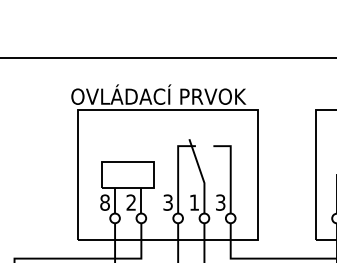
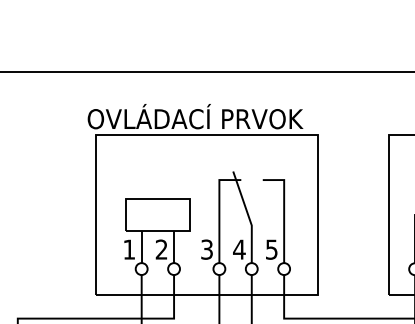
text: (220, 201) -> (271, 248), 3 -> 5
text: (104, 202) -> (128, 249), 8 -> 1
text: (194, 202) -> (239, 249), 1 -> 4

